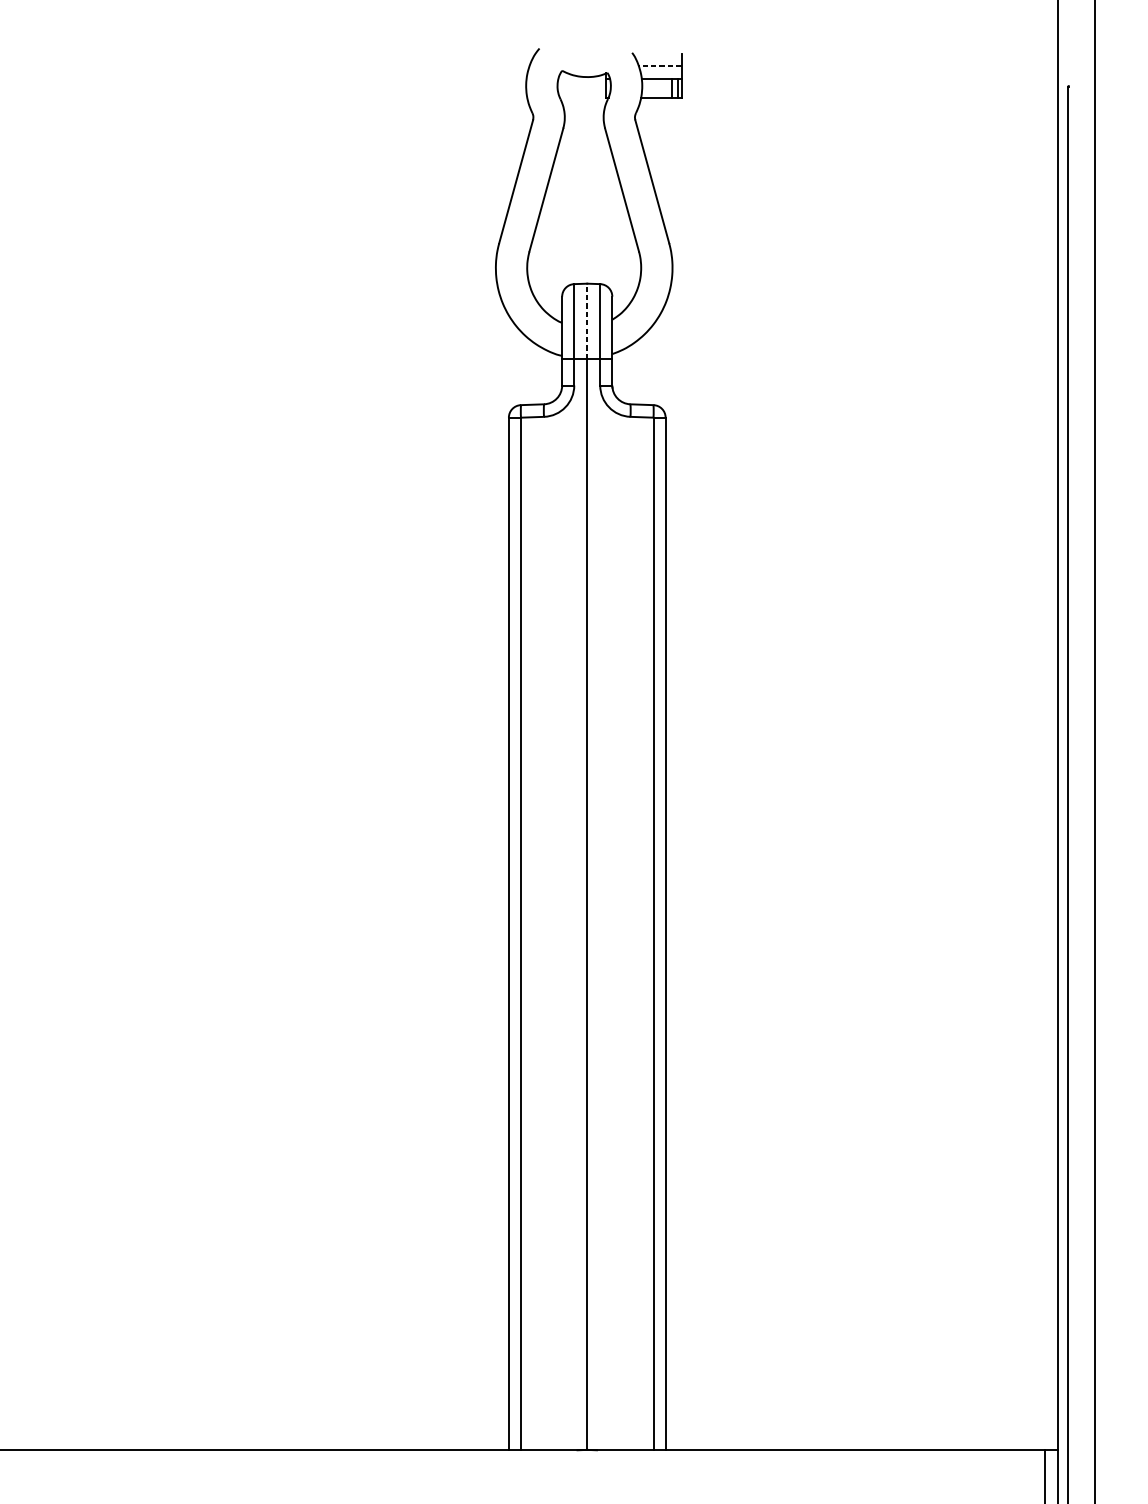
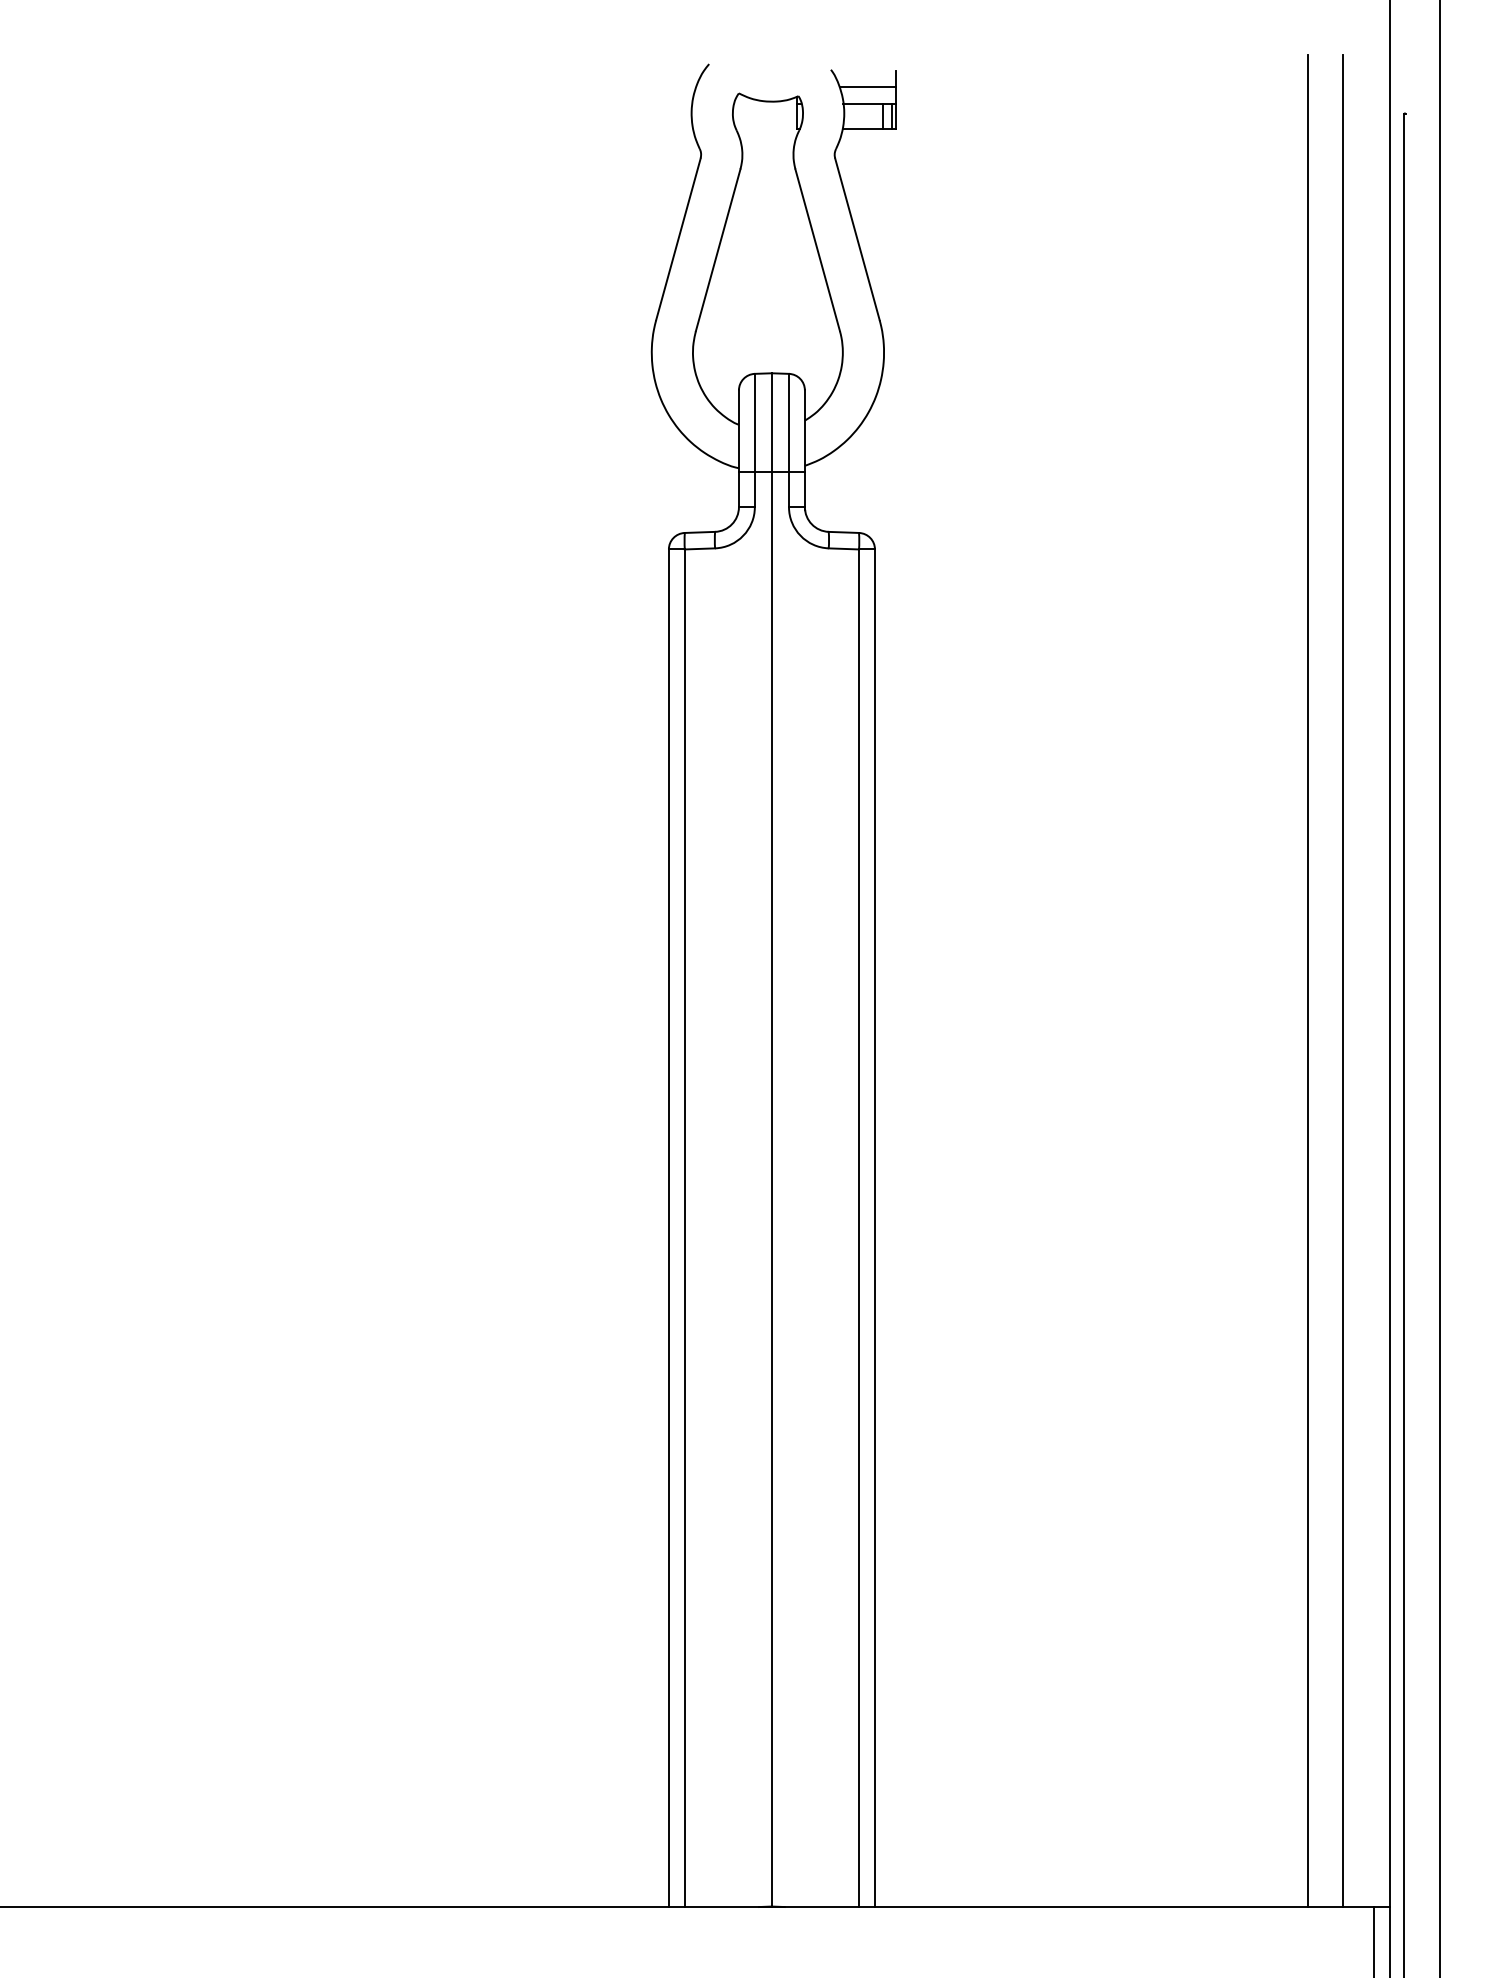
line: (660, 66) -> (868, 87), dashed -> solid
line: (586, 321) -> (771, 422), dashed -> solid
line: (995, 745) -> (1308, 980), added
line: (1021, 745) -> (1343, 980), added

